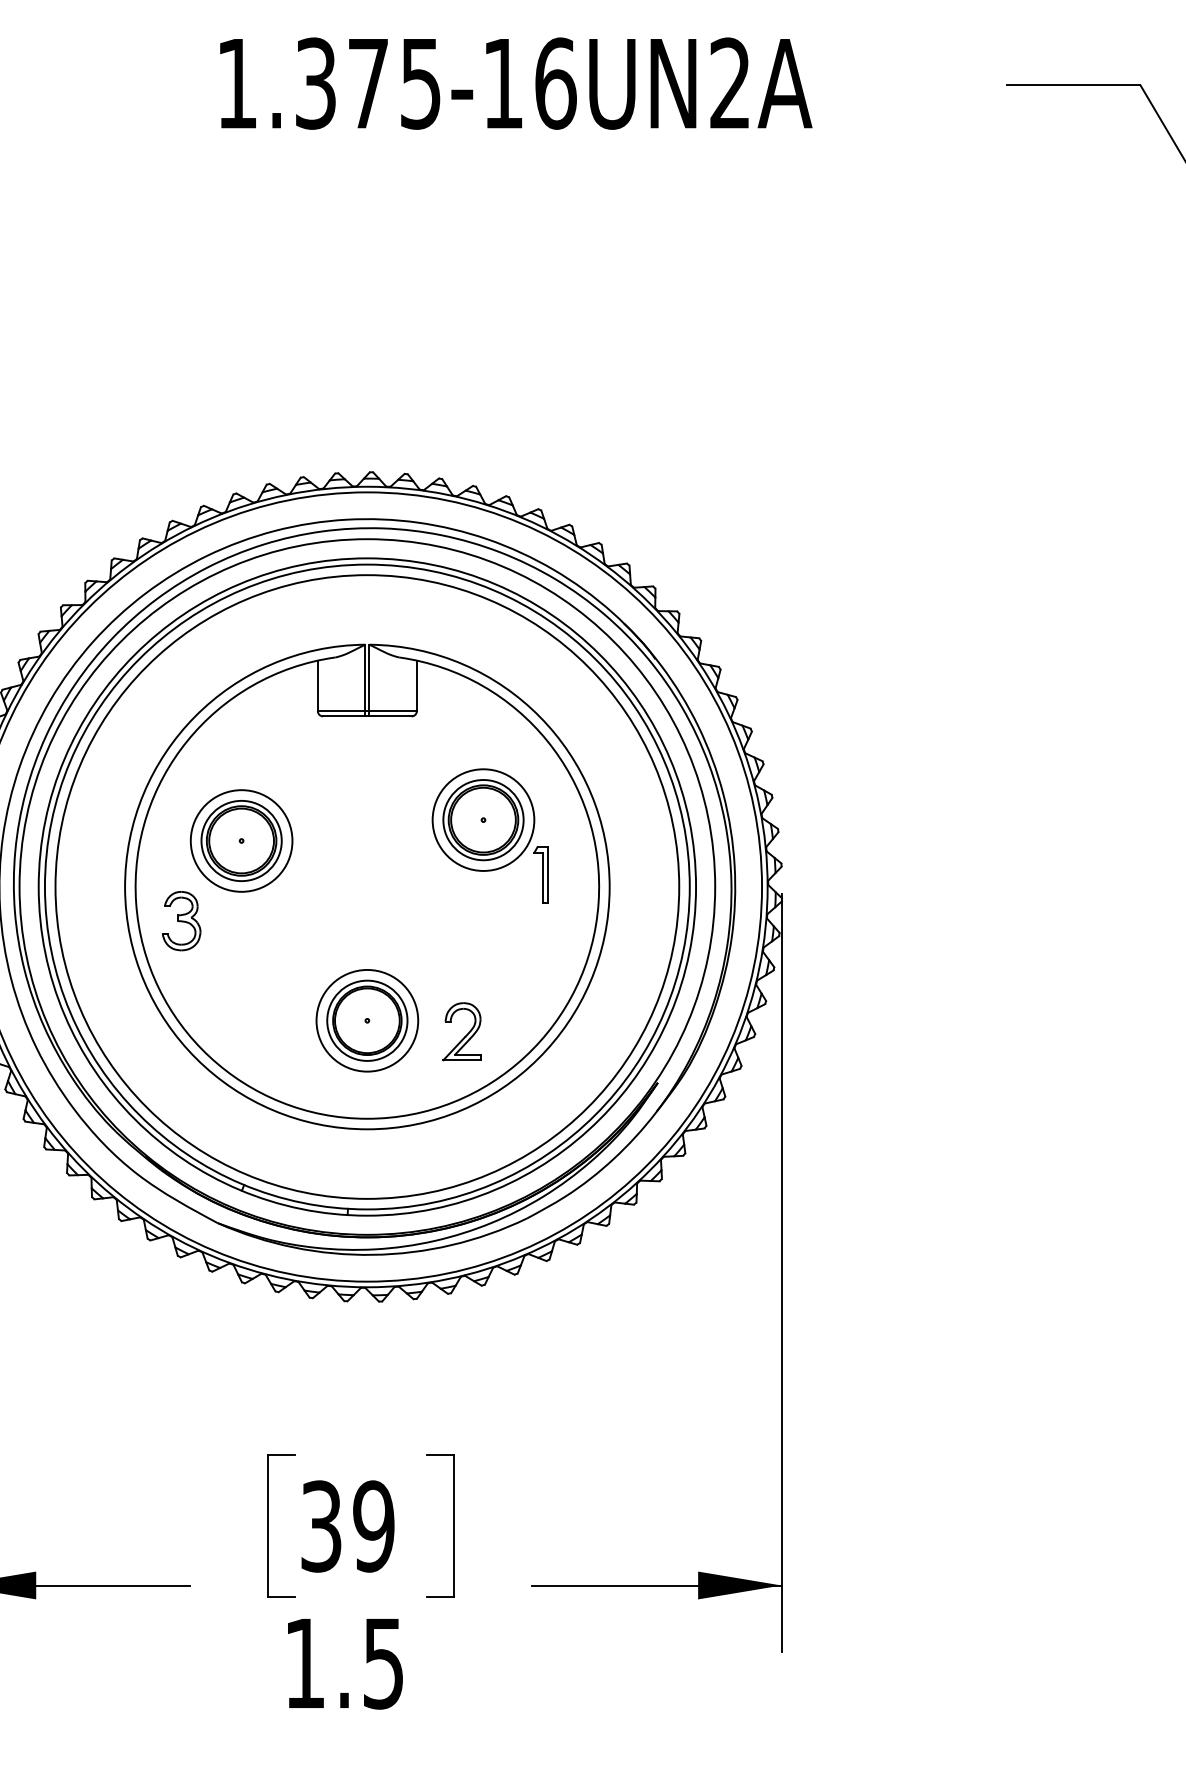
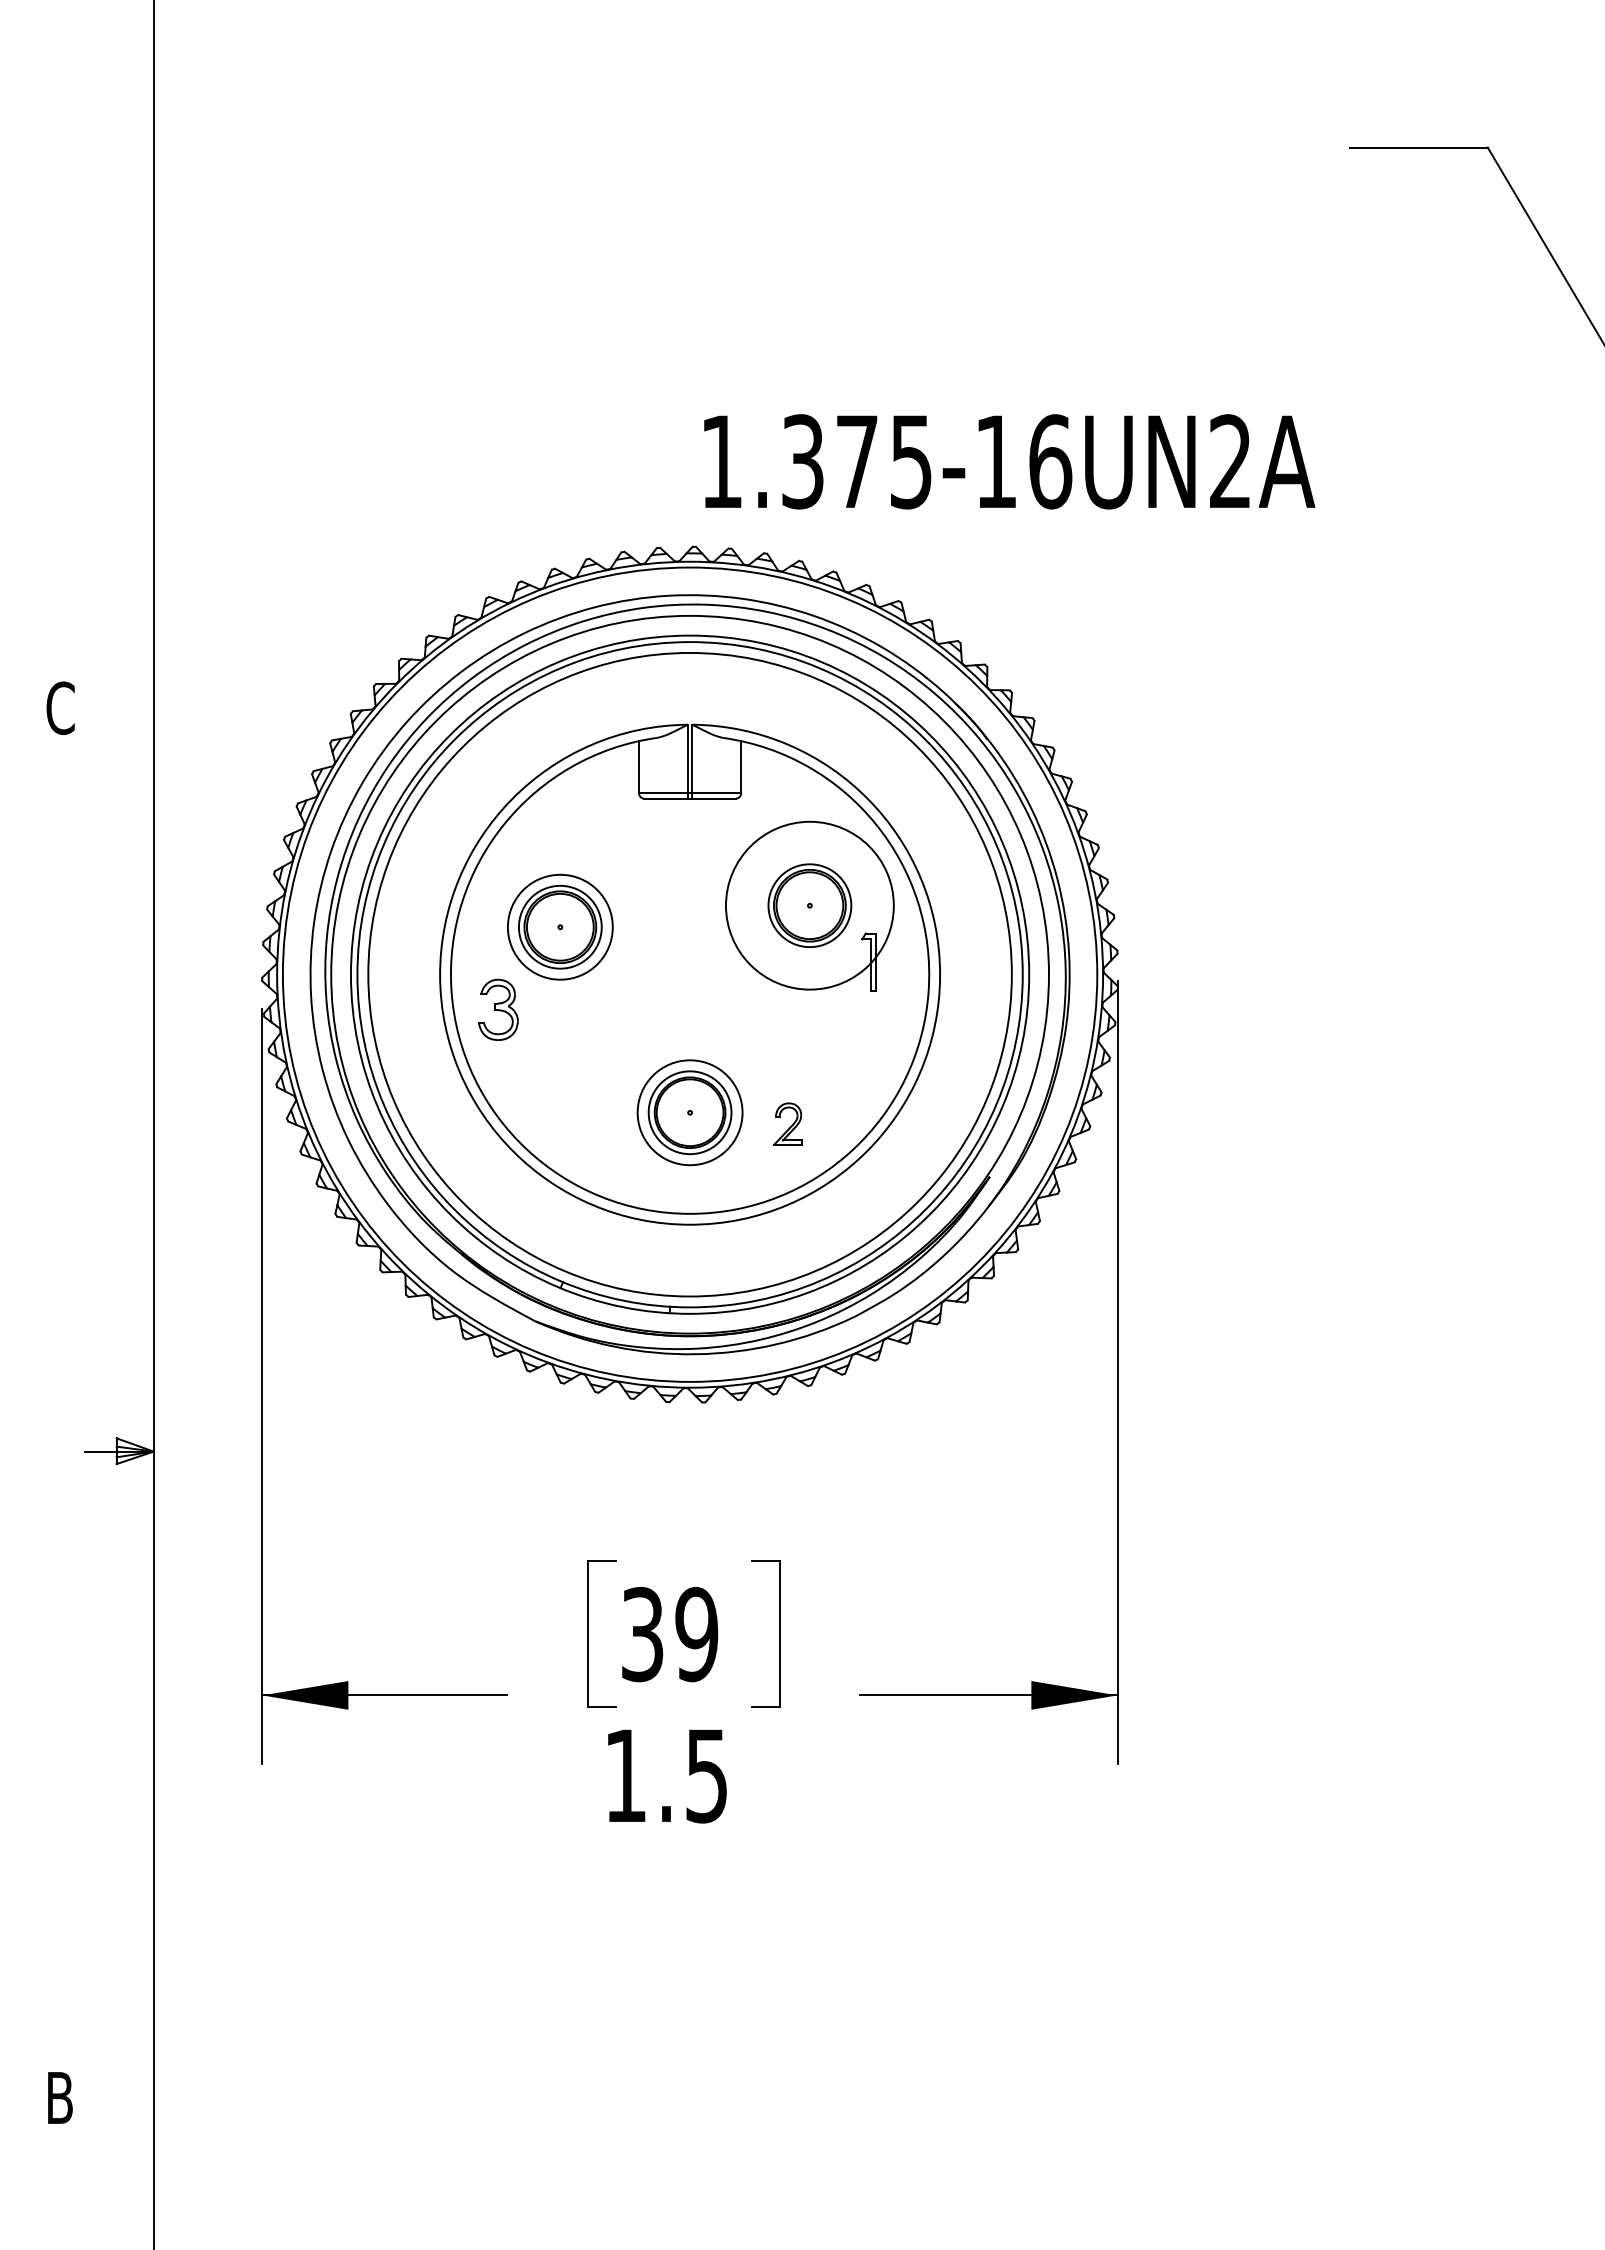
text: (516, 83) -> (1009, 461), moved
circle: (483, 819) -> (809, 905), size x1.6
part: (461, 1031) -> (787, 1123), size x0.7

